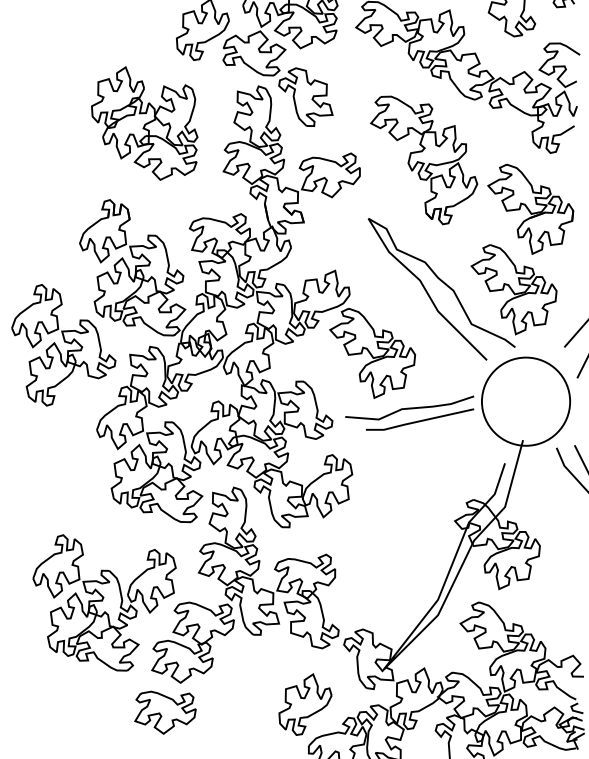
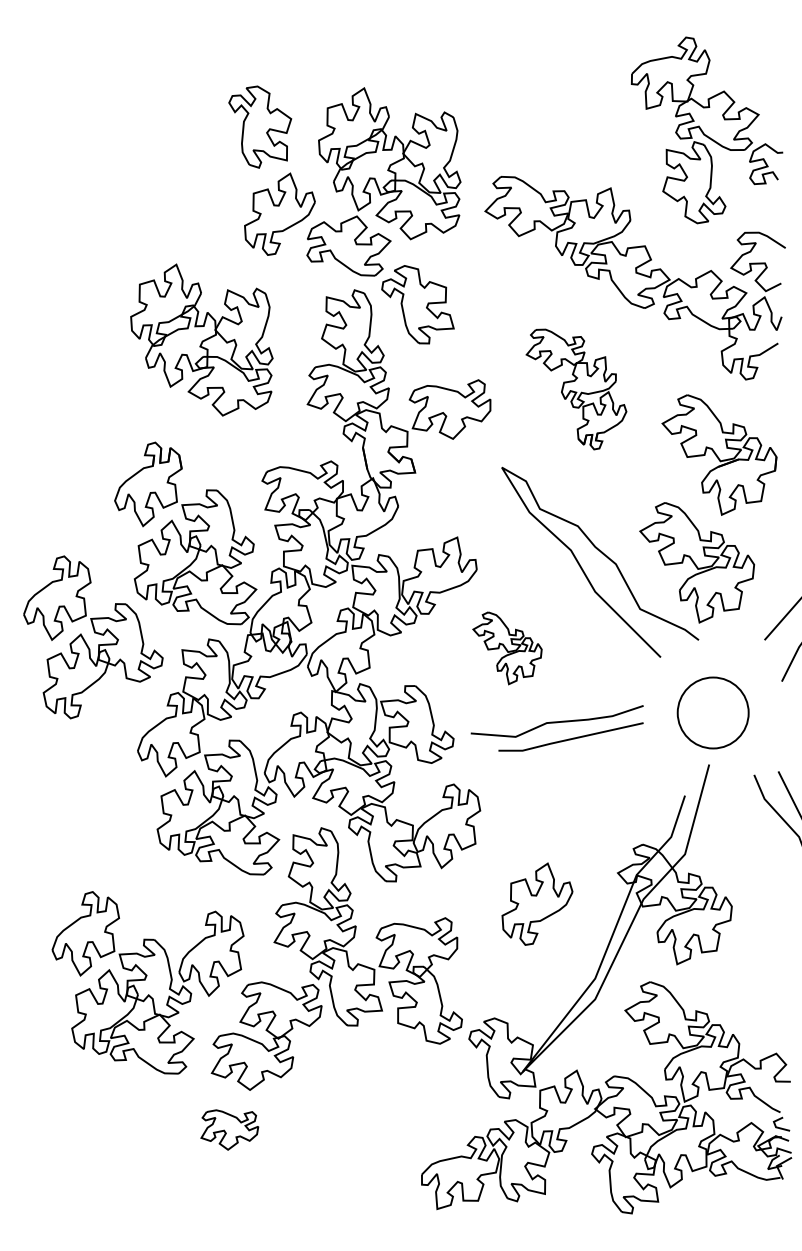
part: (424, 160) -> (576, 389), size x0.7
part: (372, 353) -> (507, 648), size x0.6
circle: (526, 401) -> (713, 712), size x0.6
part: (305, 704) -> (537, 903), moved
part: (165, 712) -> (229, 1129), size x0.7

